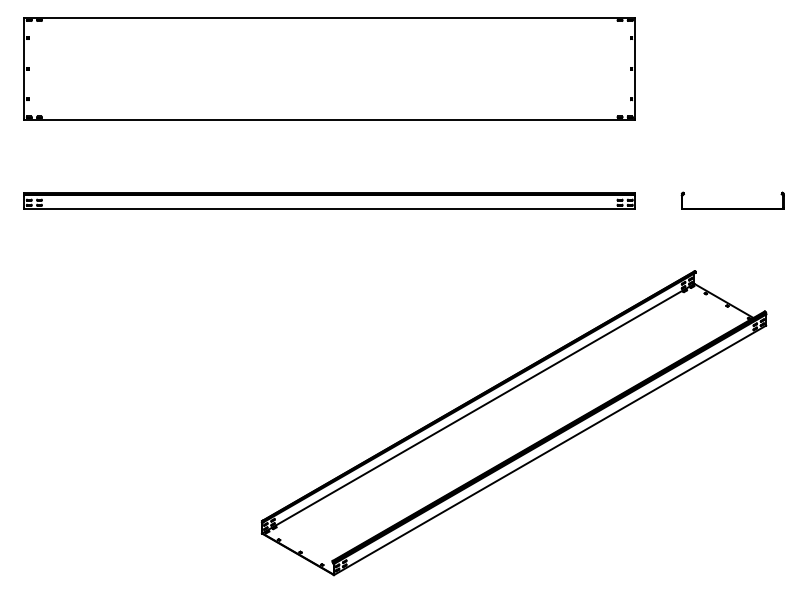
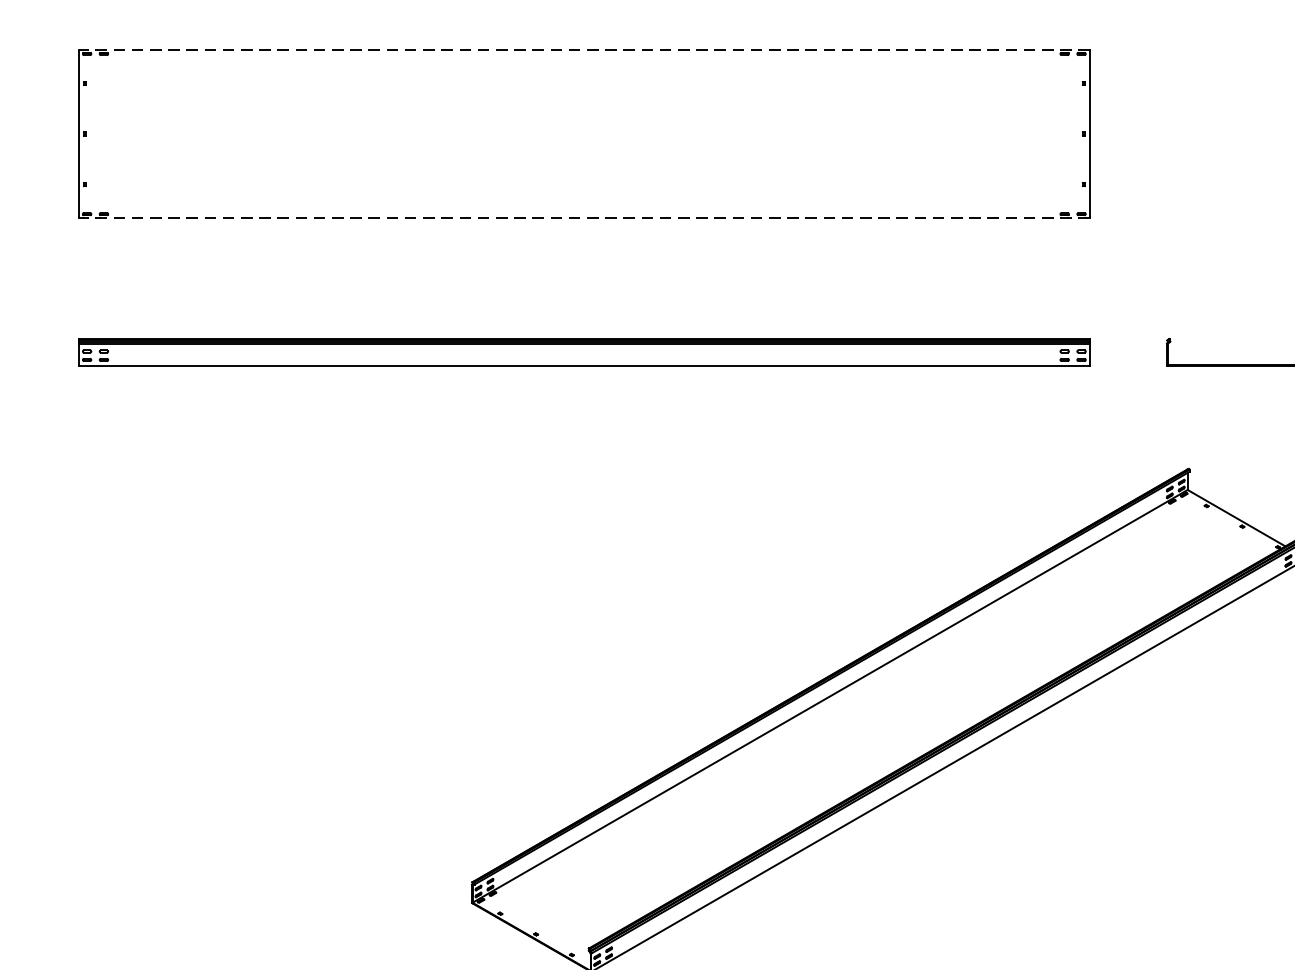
line: (329, 17) -> (583, 49), solid -> dashed
line: (329, 119) -> (583, 217), solid -> dashed

